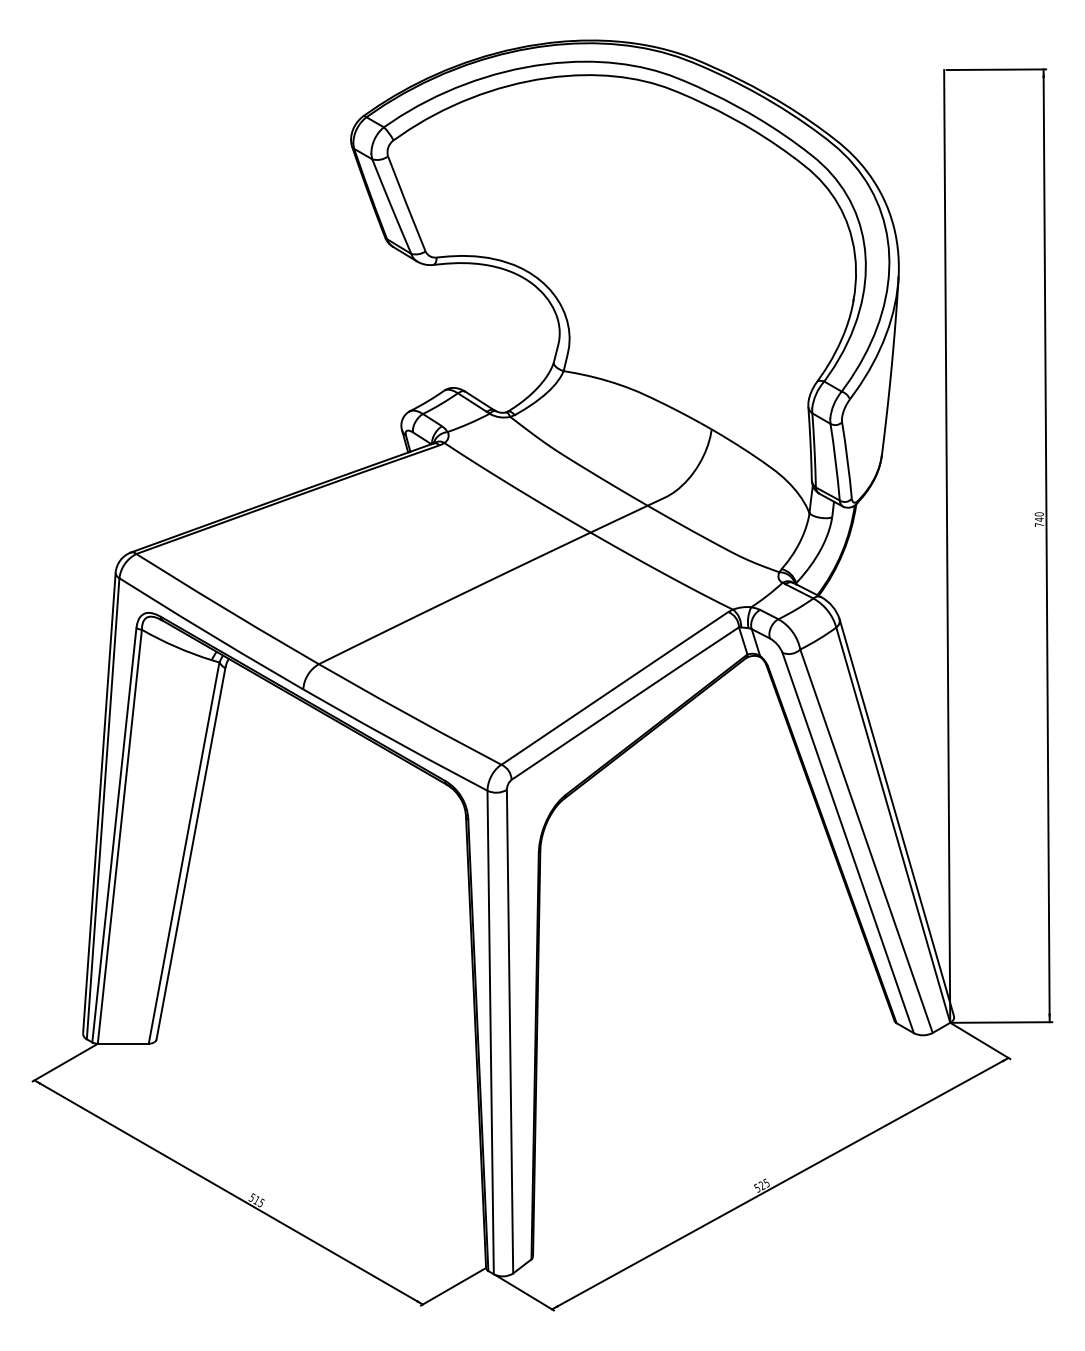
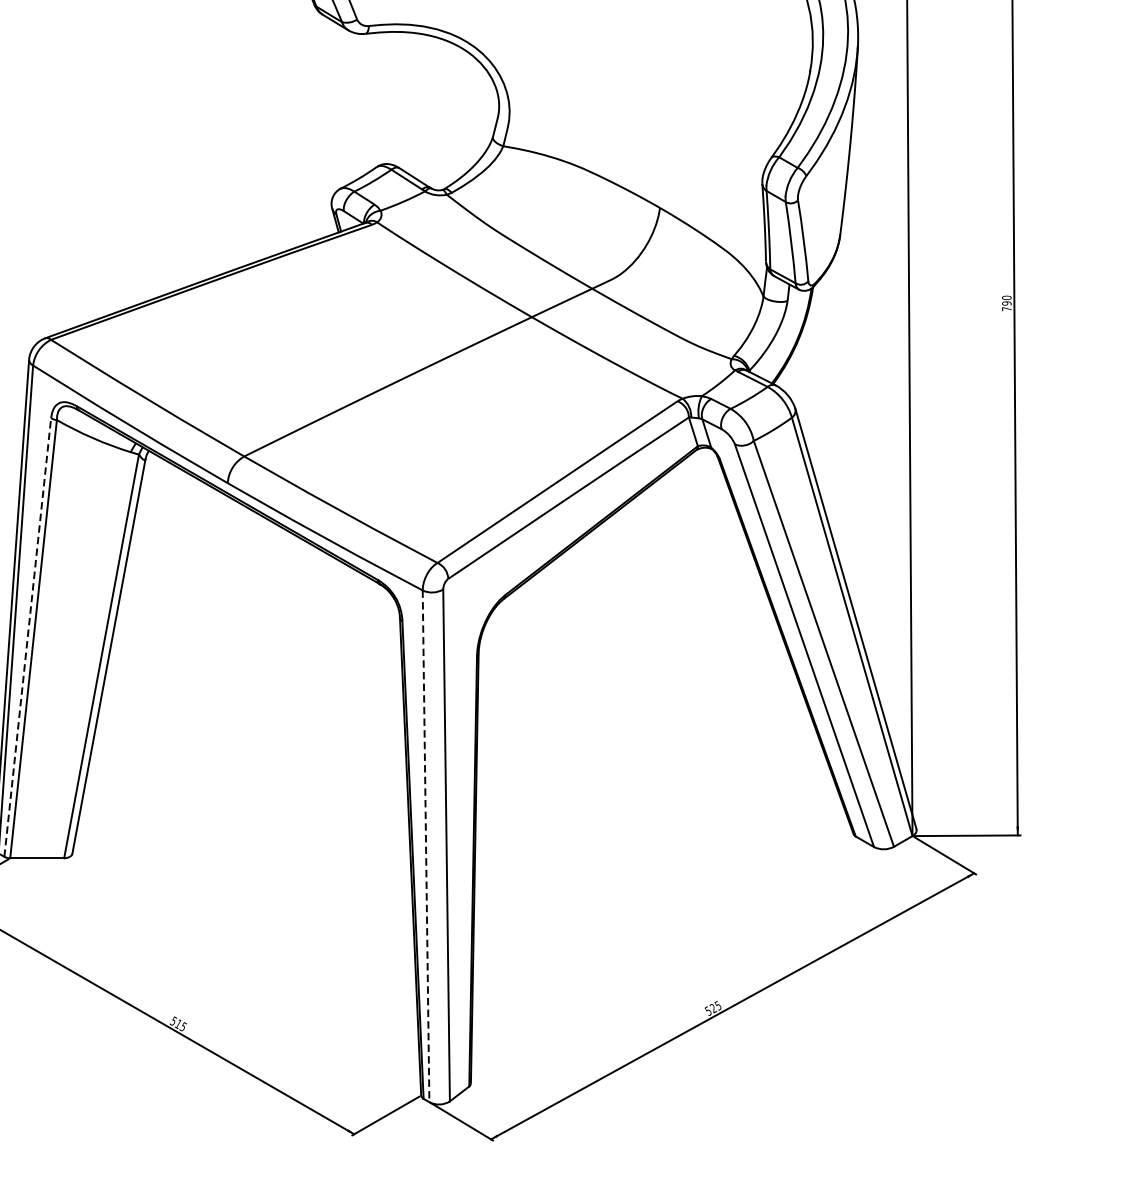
text: (1038, 519) -> (1005, 303), 740 -> 790
line: (114, 834) -> (27, 636), solid -> dashed
line: (490, 1032) -> (425, 846), solid -> dashed

